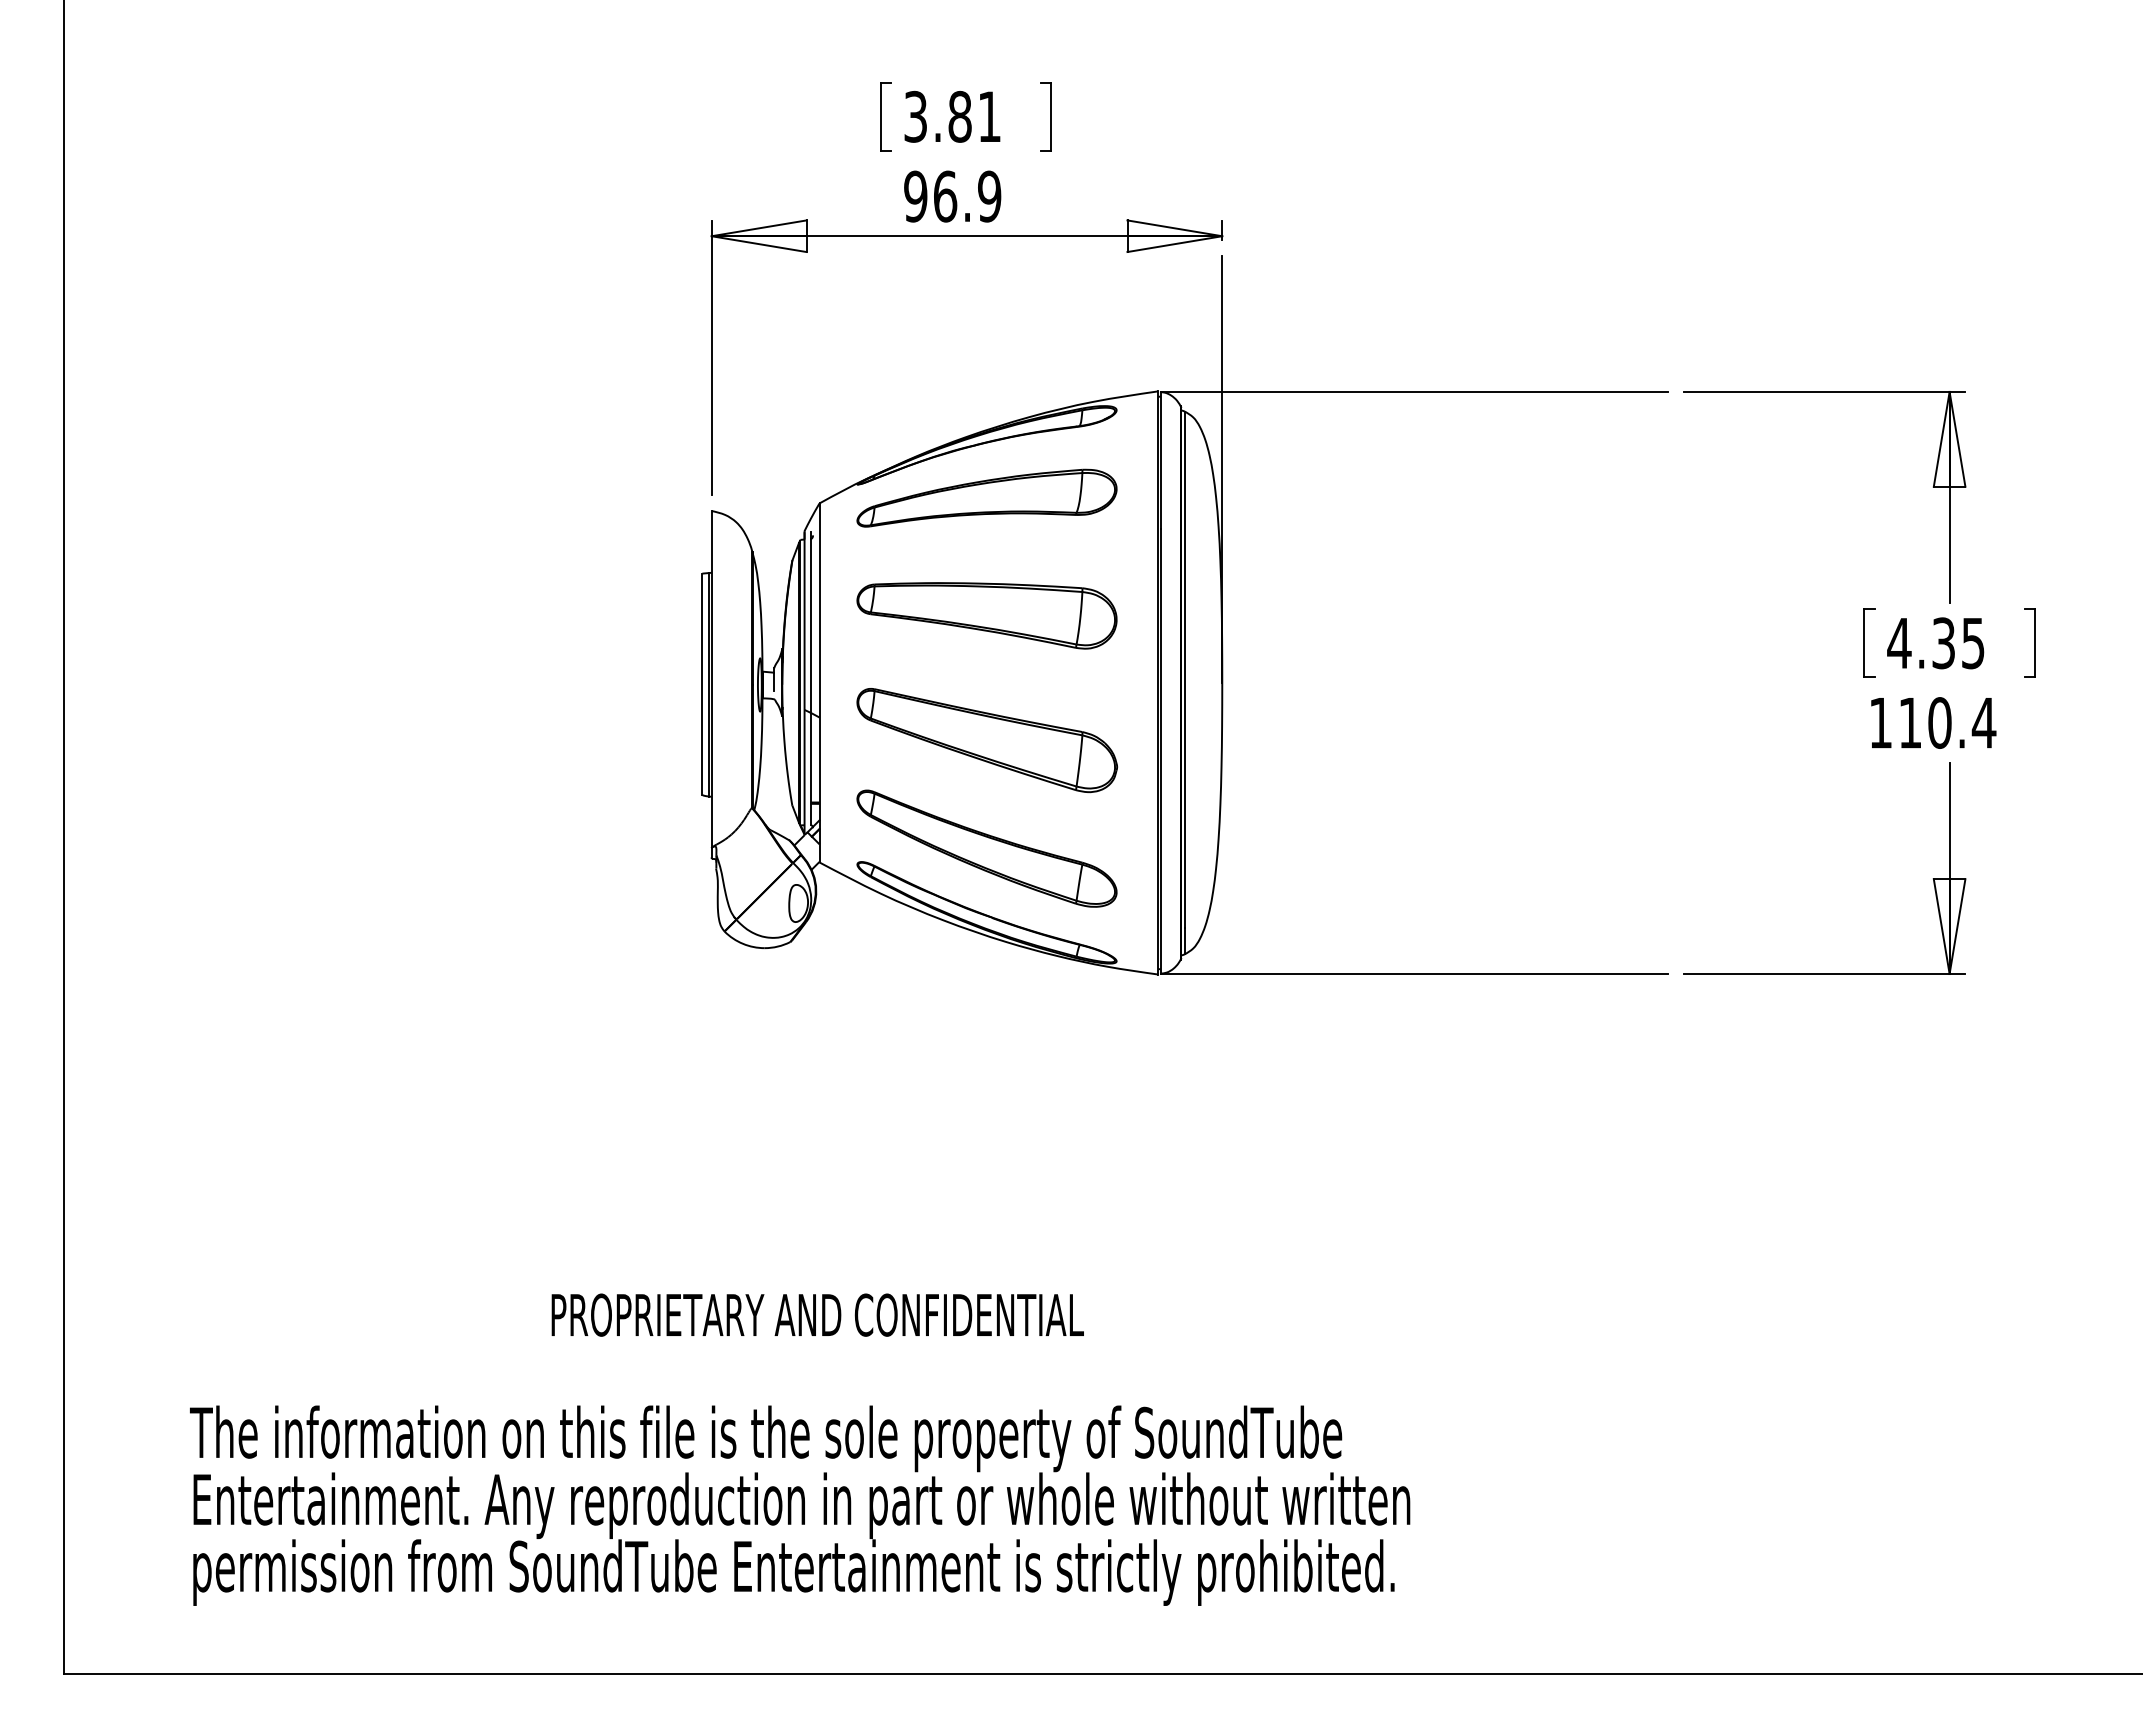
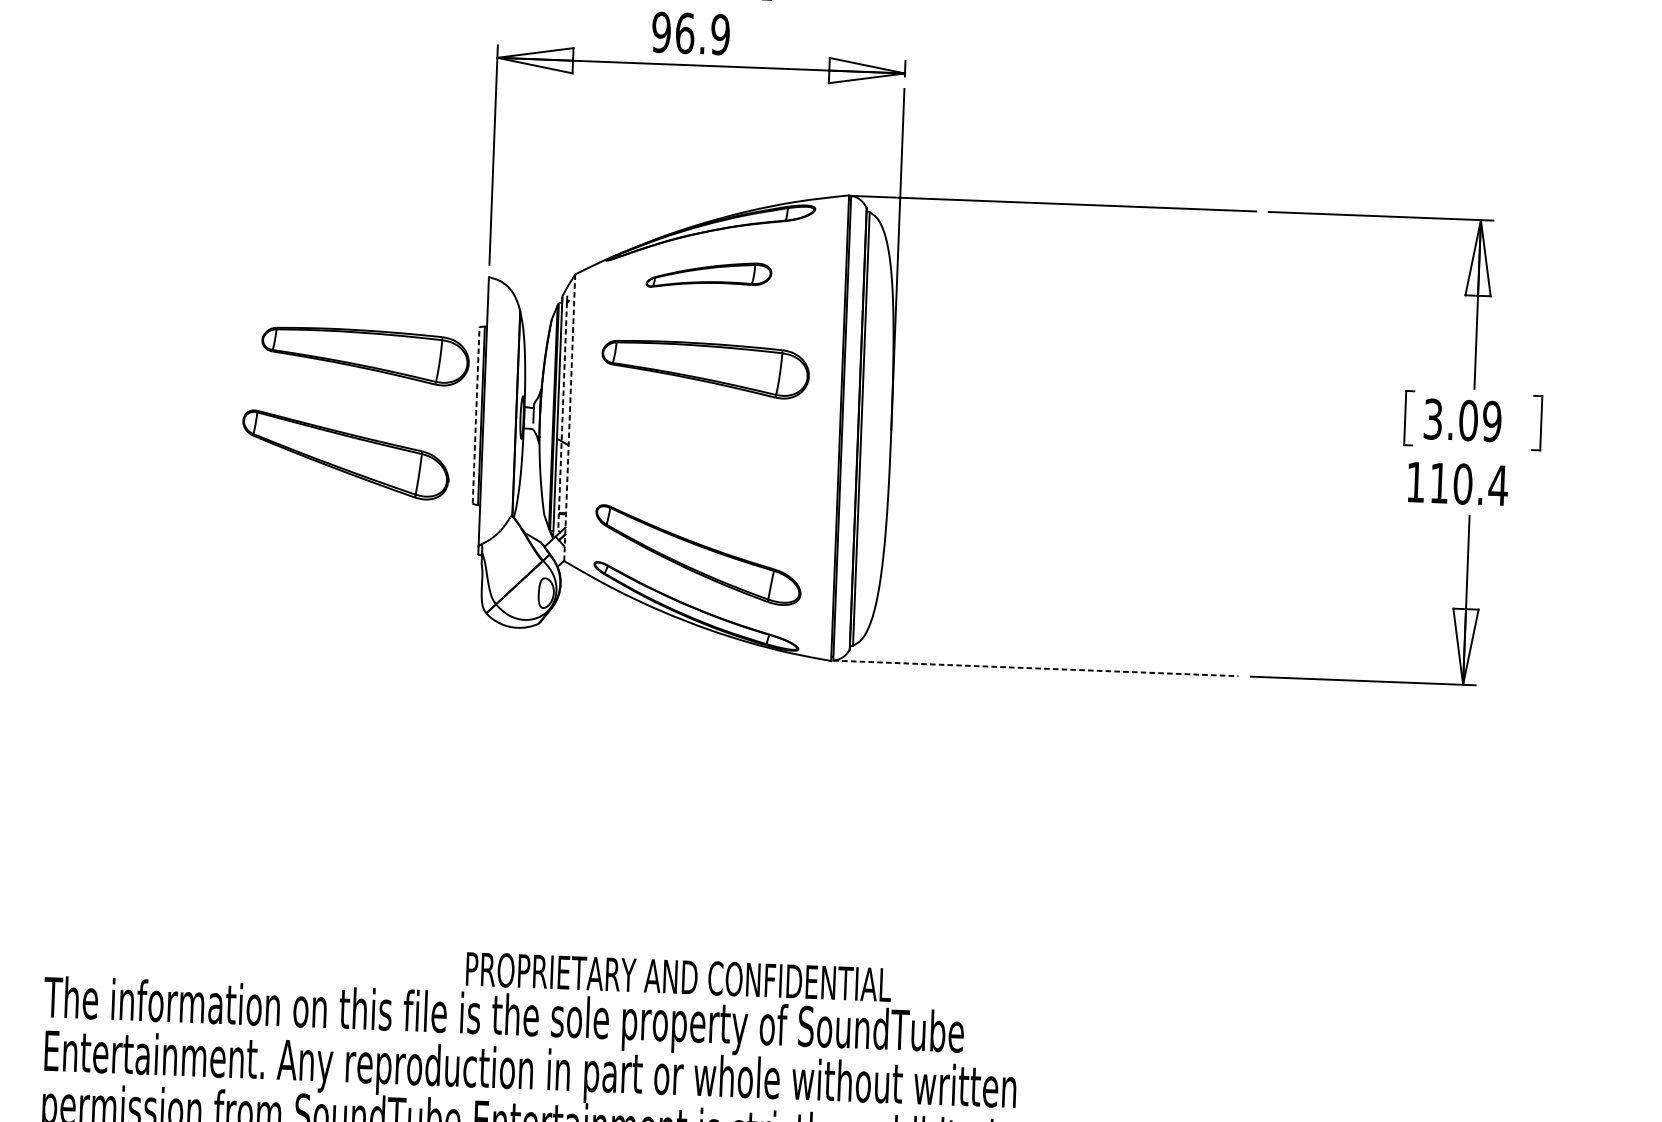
part: (986, 497) -> (708, 274), size x0.6
part: (560, 615) -> (365, 356), added
text: (1935, 643) -> (1461, 420), 4.35 -> 3.09
line: (810, 682) -> (562, 417), solid -> dashed
line: (819, 682) -> (569, 417), solid -> dashed
line: (702, 684) -> (476, 415), solid -> dashed
part: (987, 740) -> (346, 455), moved
line: (1414, 973) -> (1035, 668), solid -> dashed
text: (817, 1314) -> (678, 976), moved

